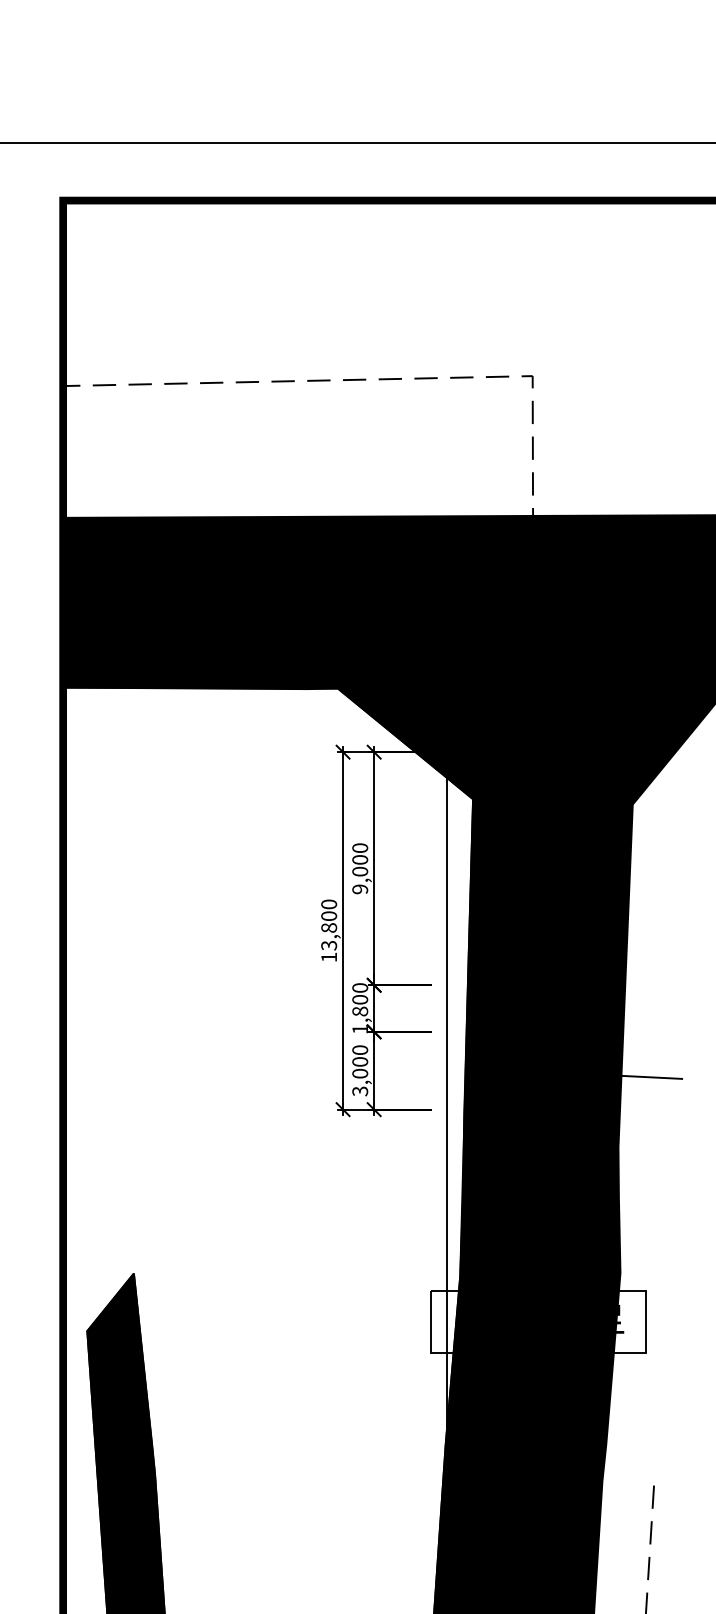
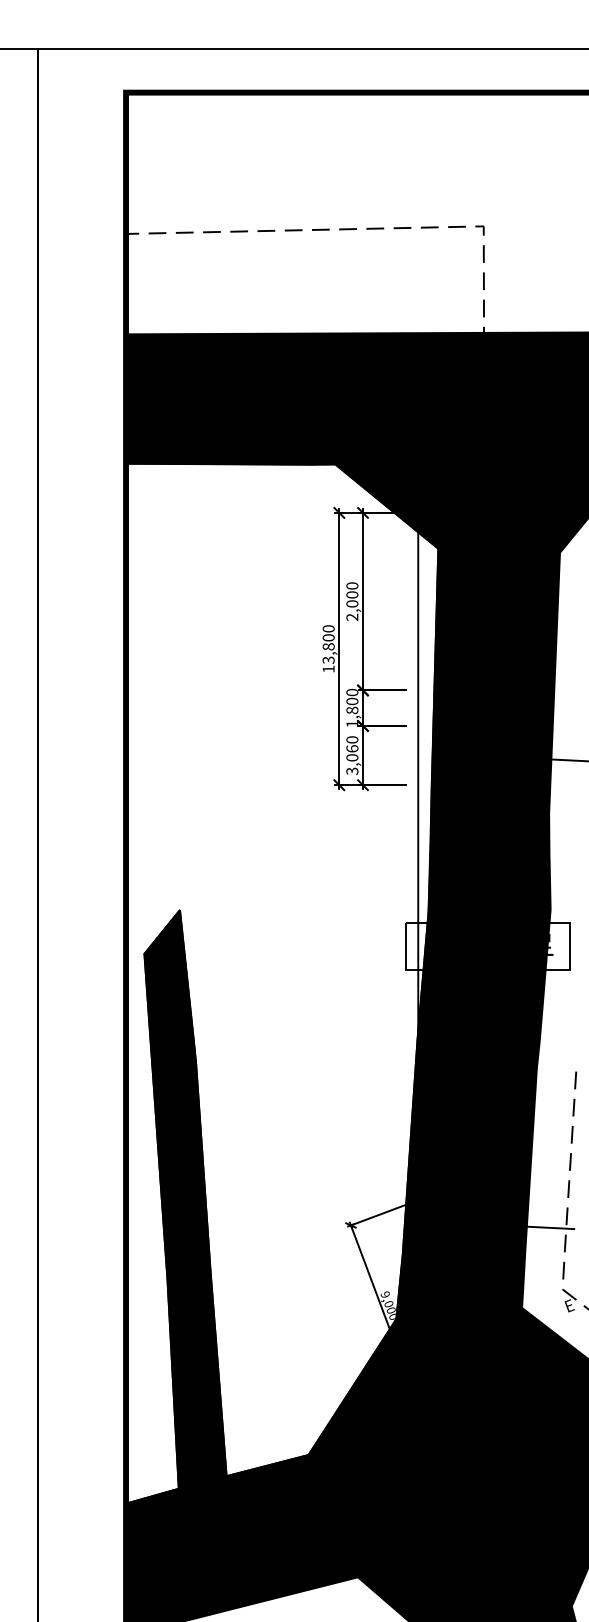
text: (360, 889) -> (352, 617), 9,000 -> 2,000
text: (360, 1061) -> (352, 748), 3,000 -> 3,060

